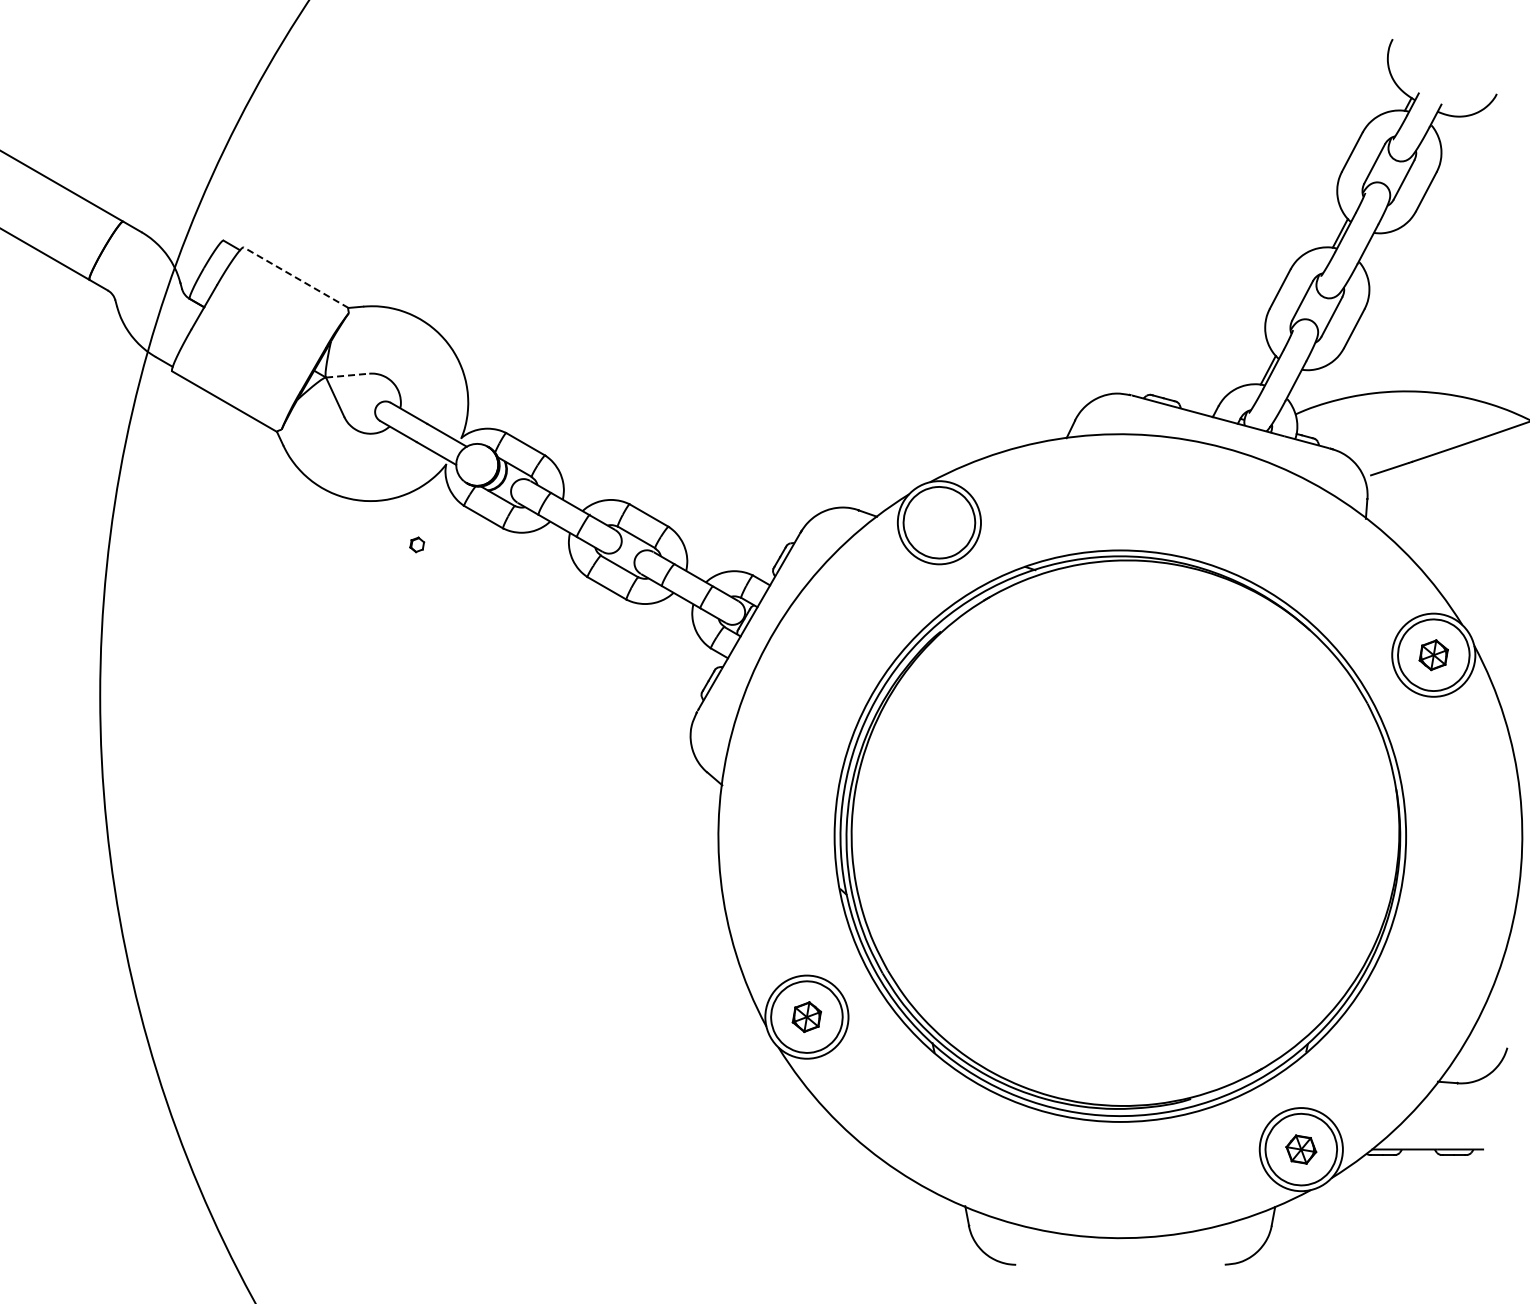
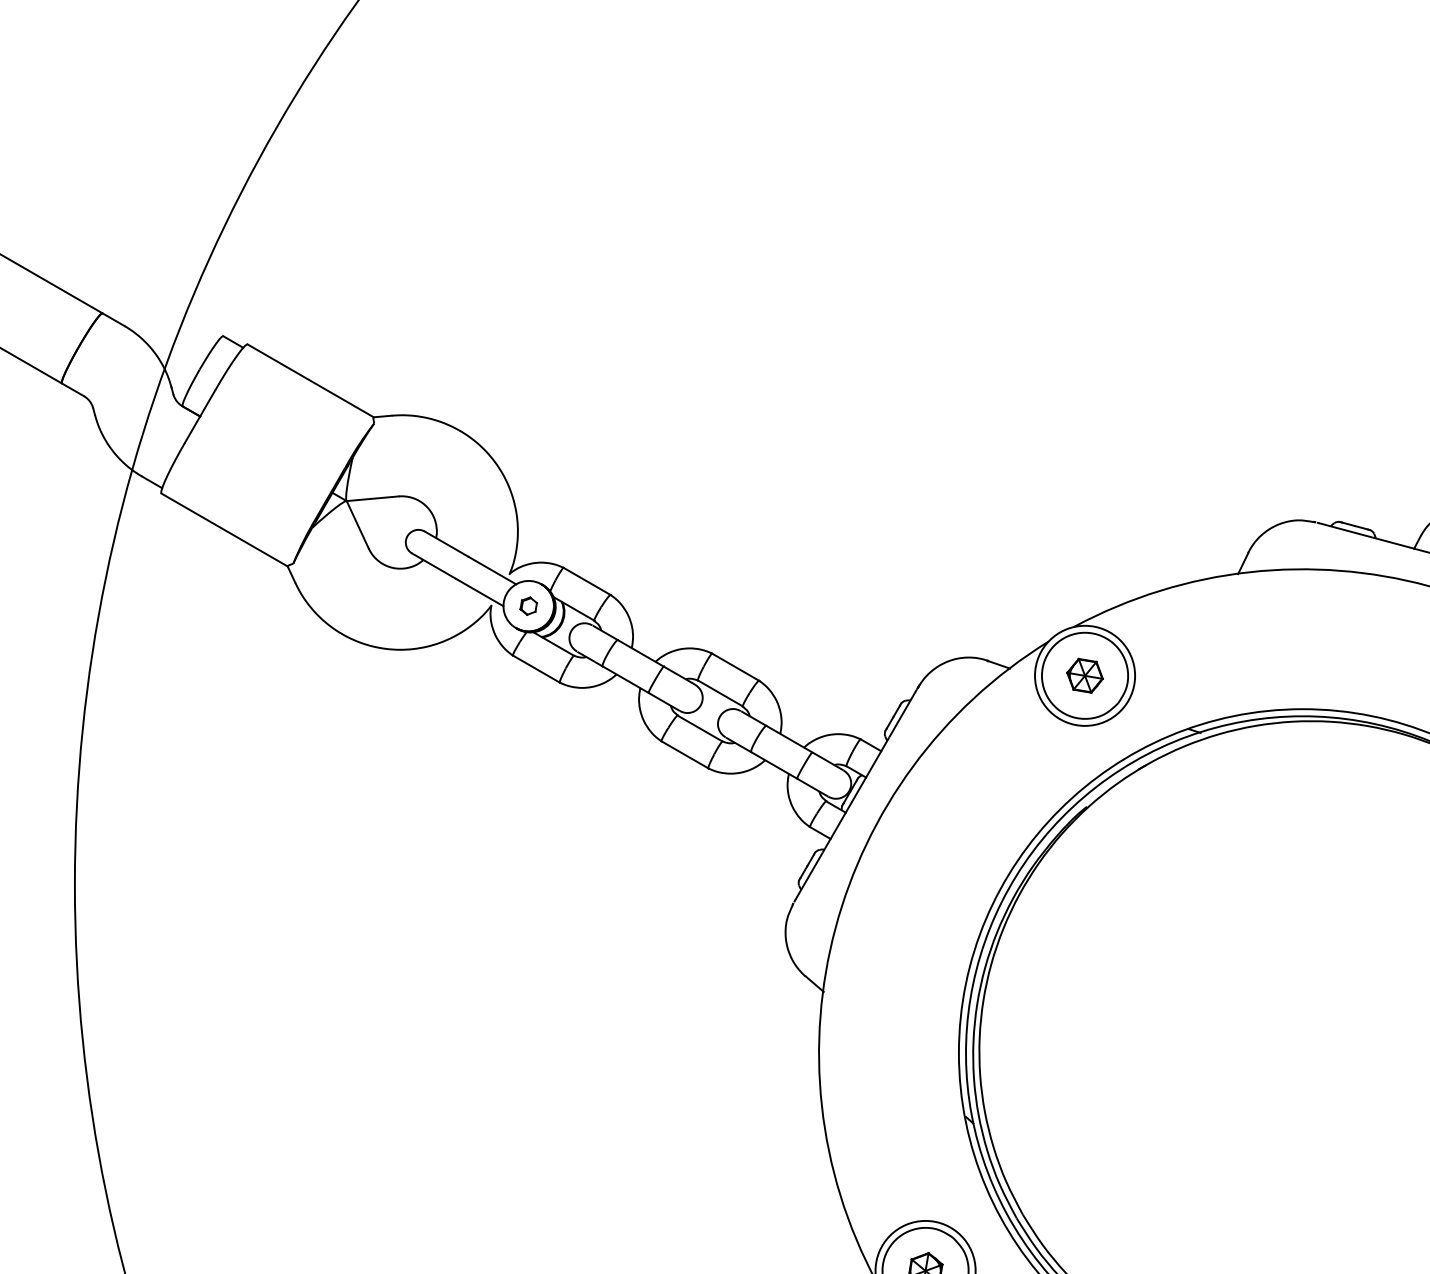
line: (296, 277) -> (311, 380), dashed -> solid
line: (347, 375) -> (372, 498), dashed -> solid
part: (939, 522) -> (1085, 675), added
part: (417, 544) -> (529, 605), moved

